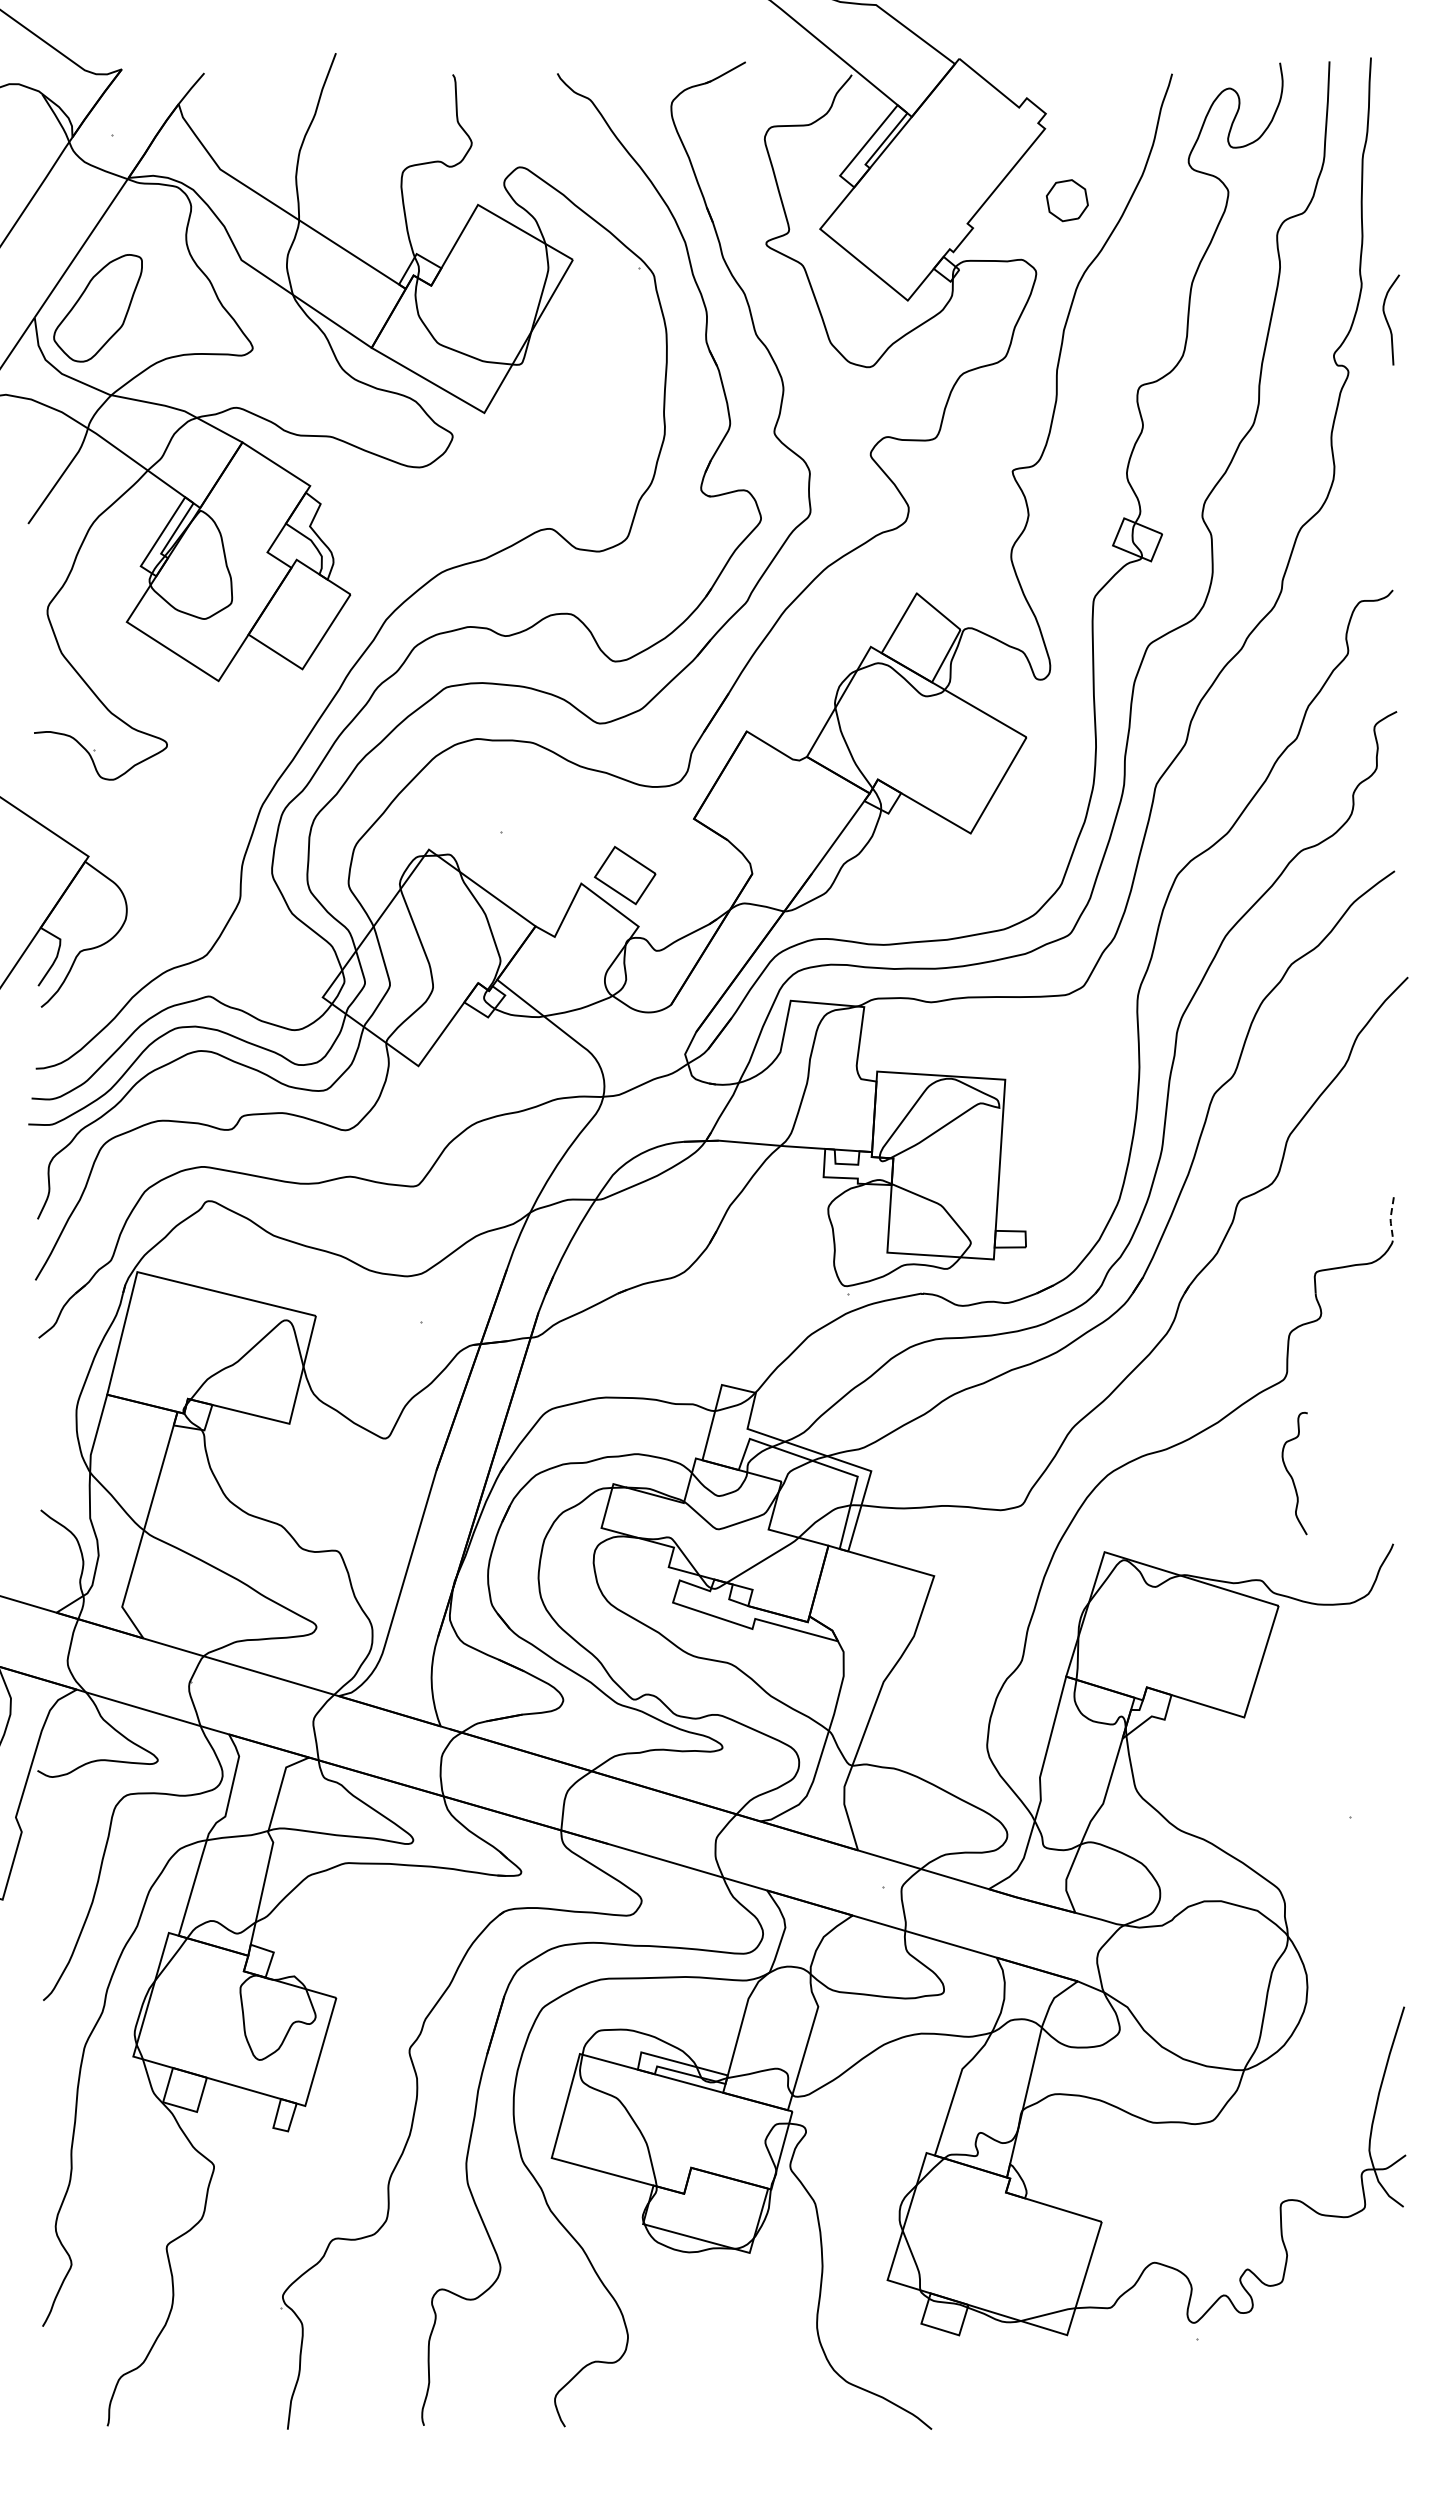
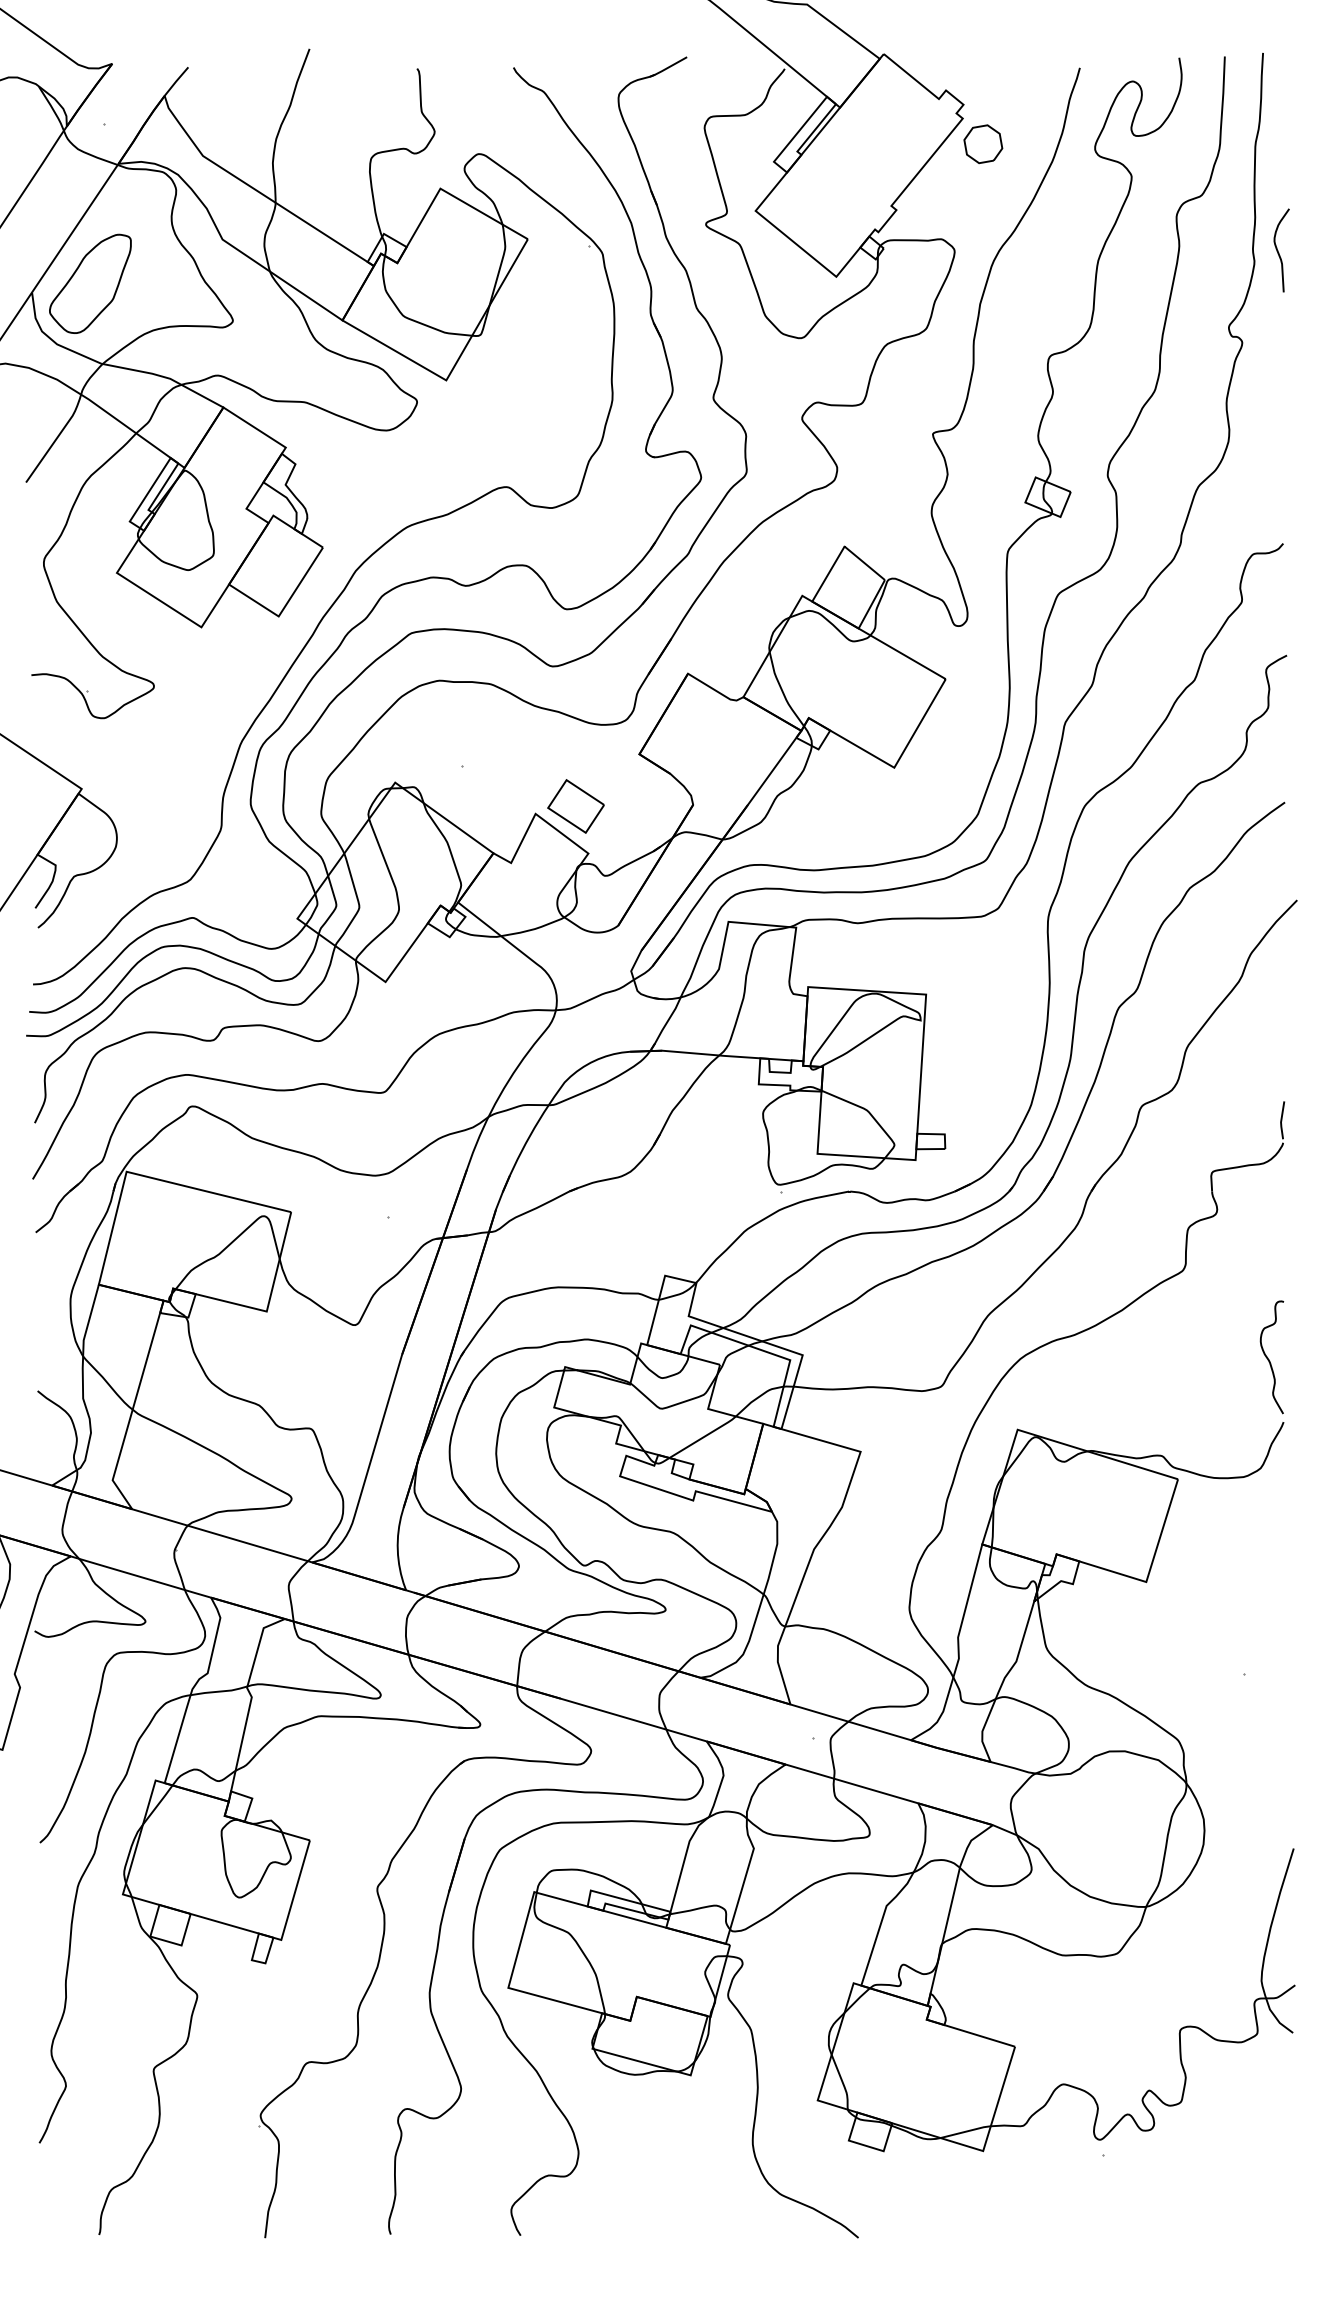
part: (1067, 200) -> (983, 144), moved
curve: (1388, 321) -> (1279, 251), moved
line: (1390, 1217) -> (1281, 1121), dashed -> solid
curve: (1291, 1475) -> (1269, 1359), moved

